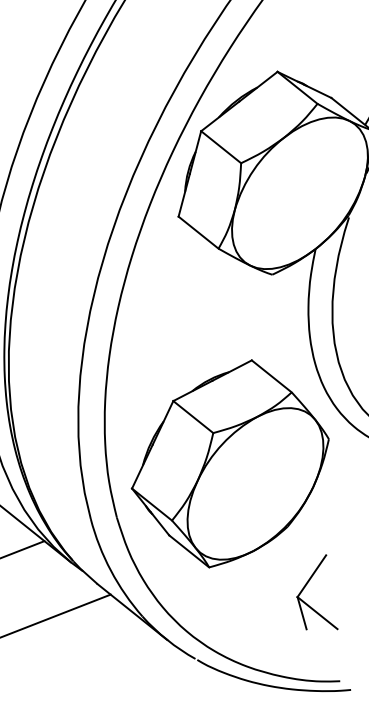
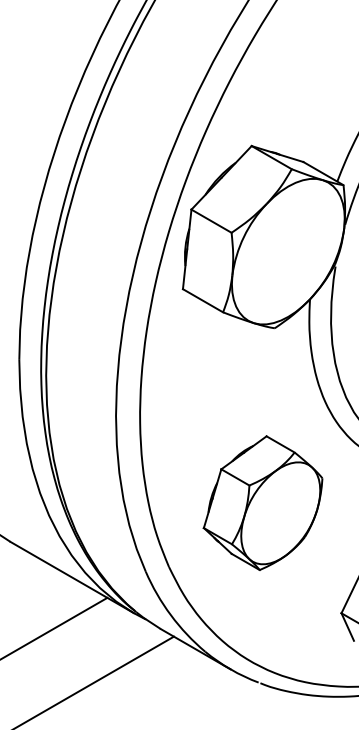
part: (229, 462) -> (262, 502), size x0.7

